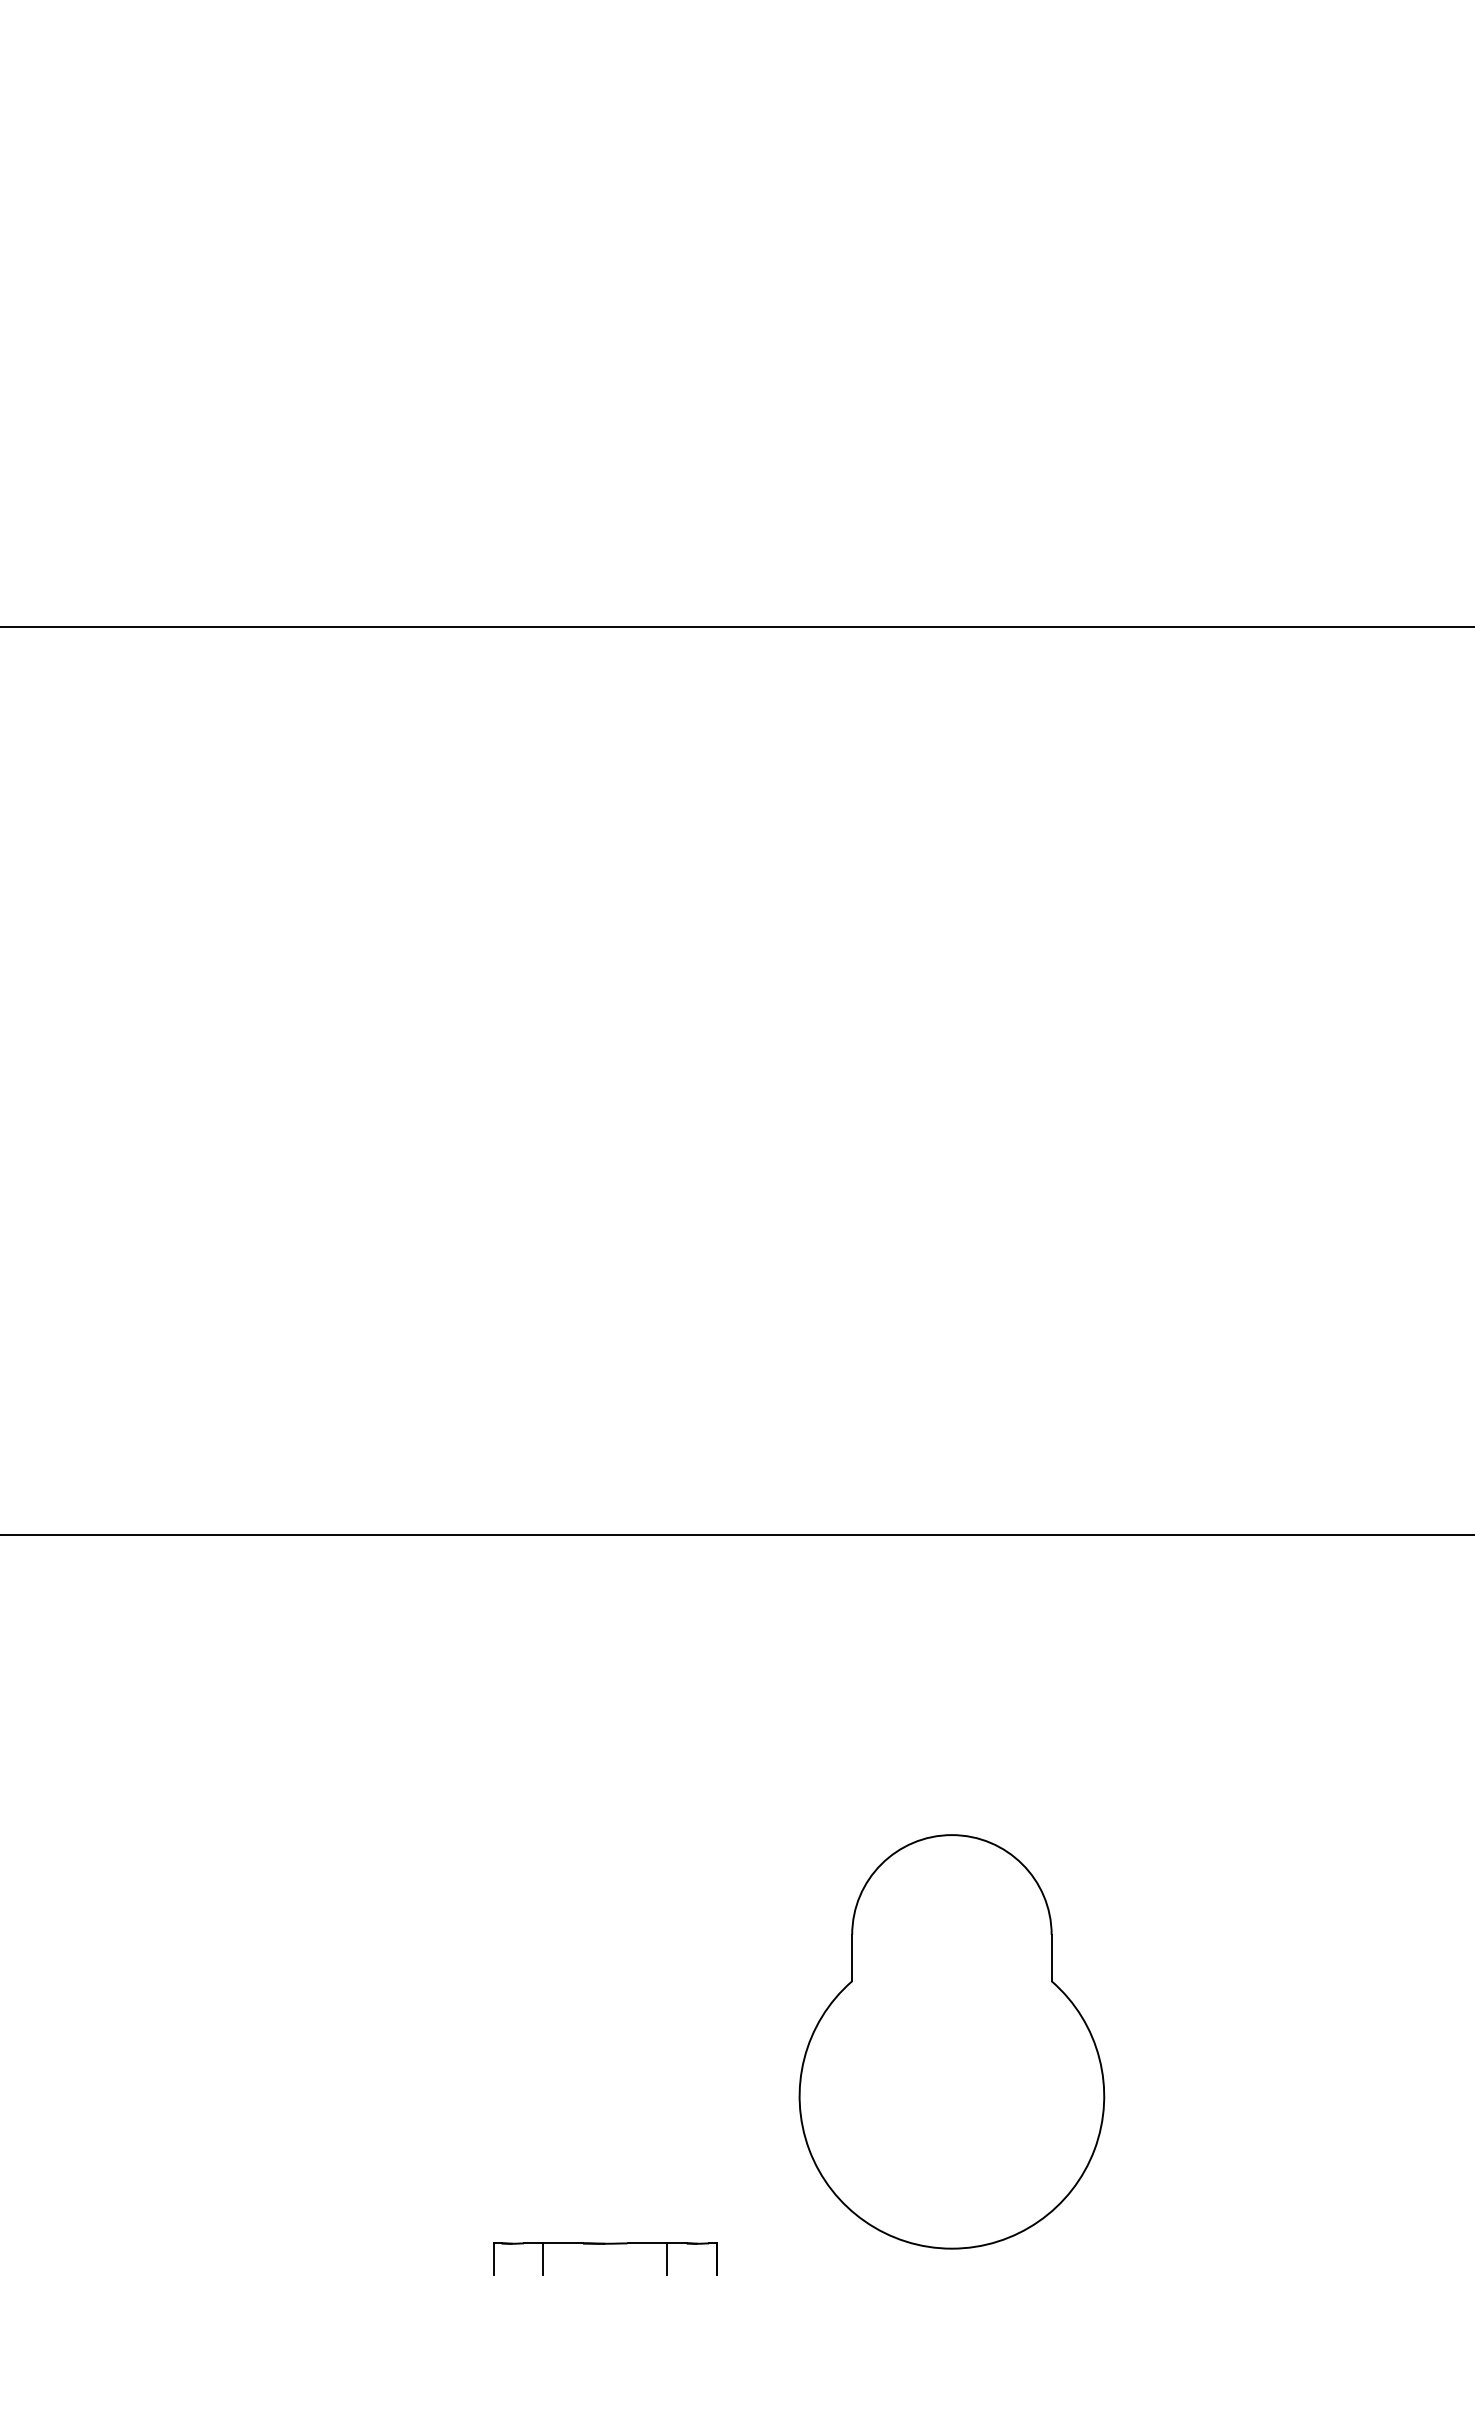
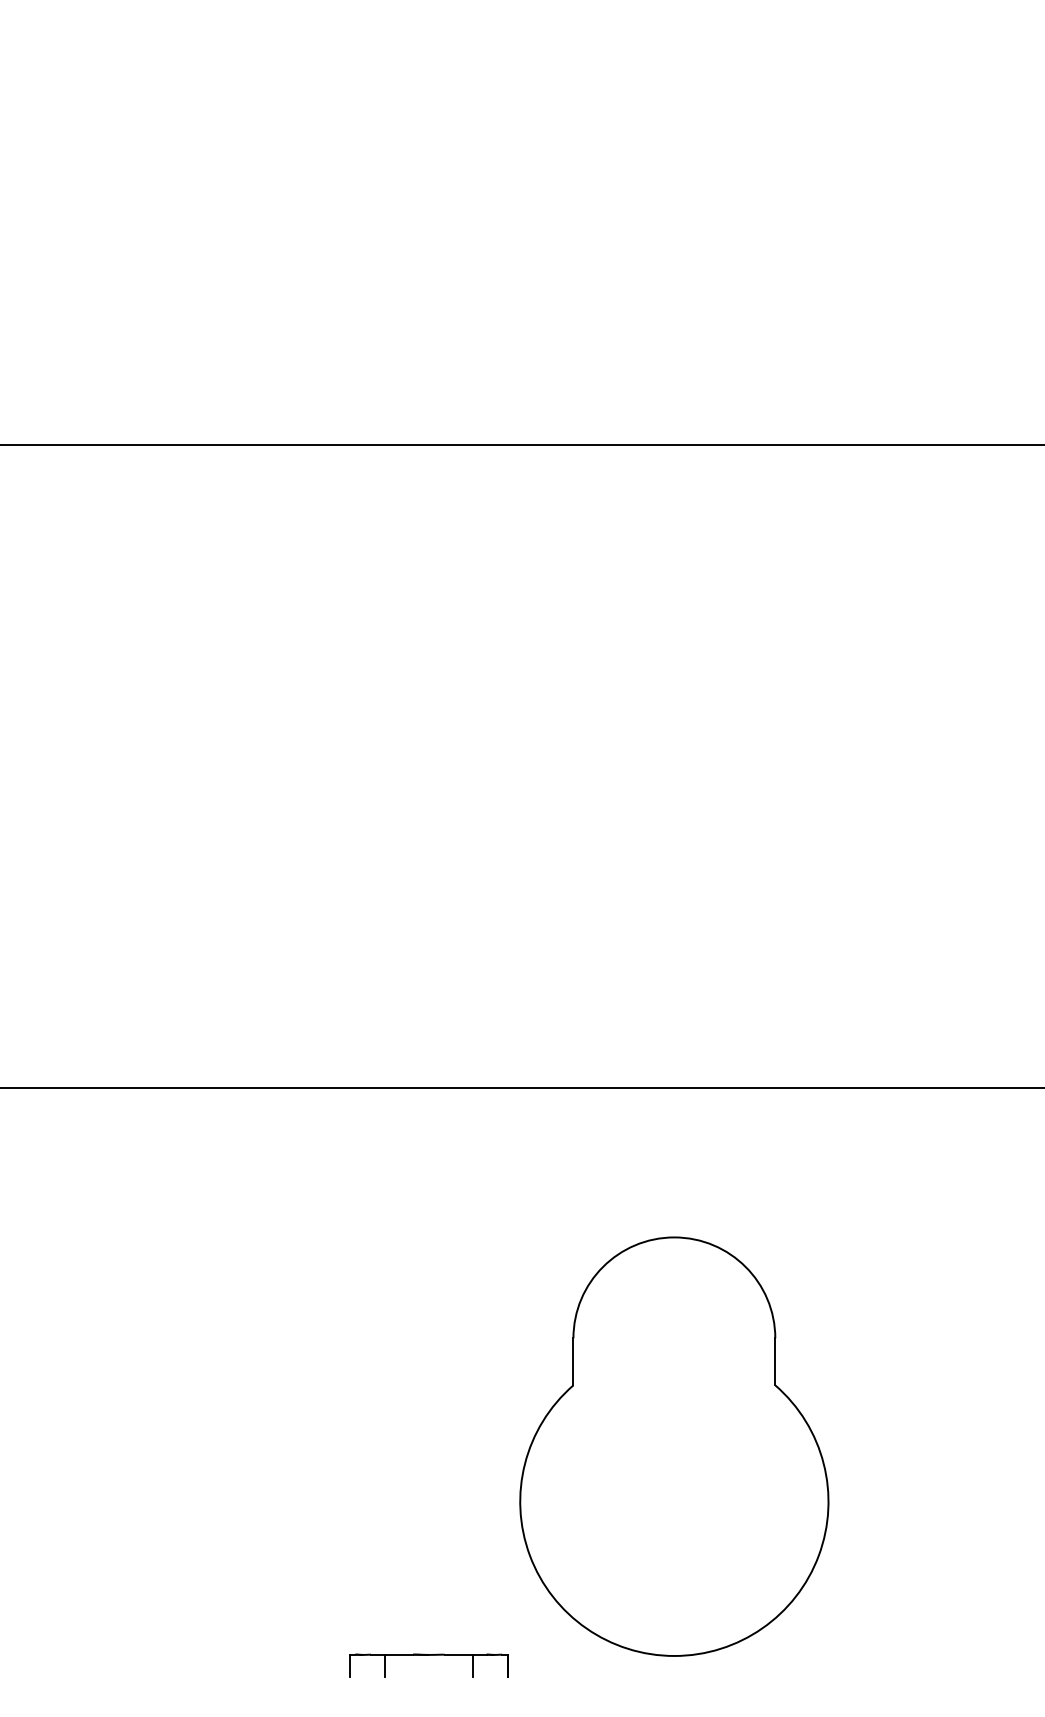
part: (951, 2041) -> (674, 1446), size x1.43
part: (605, 2244) -> (428, 1655), moved

